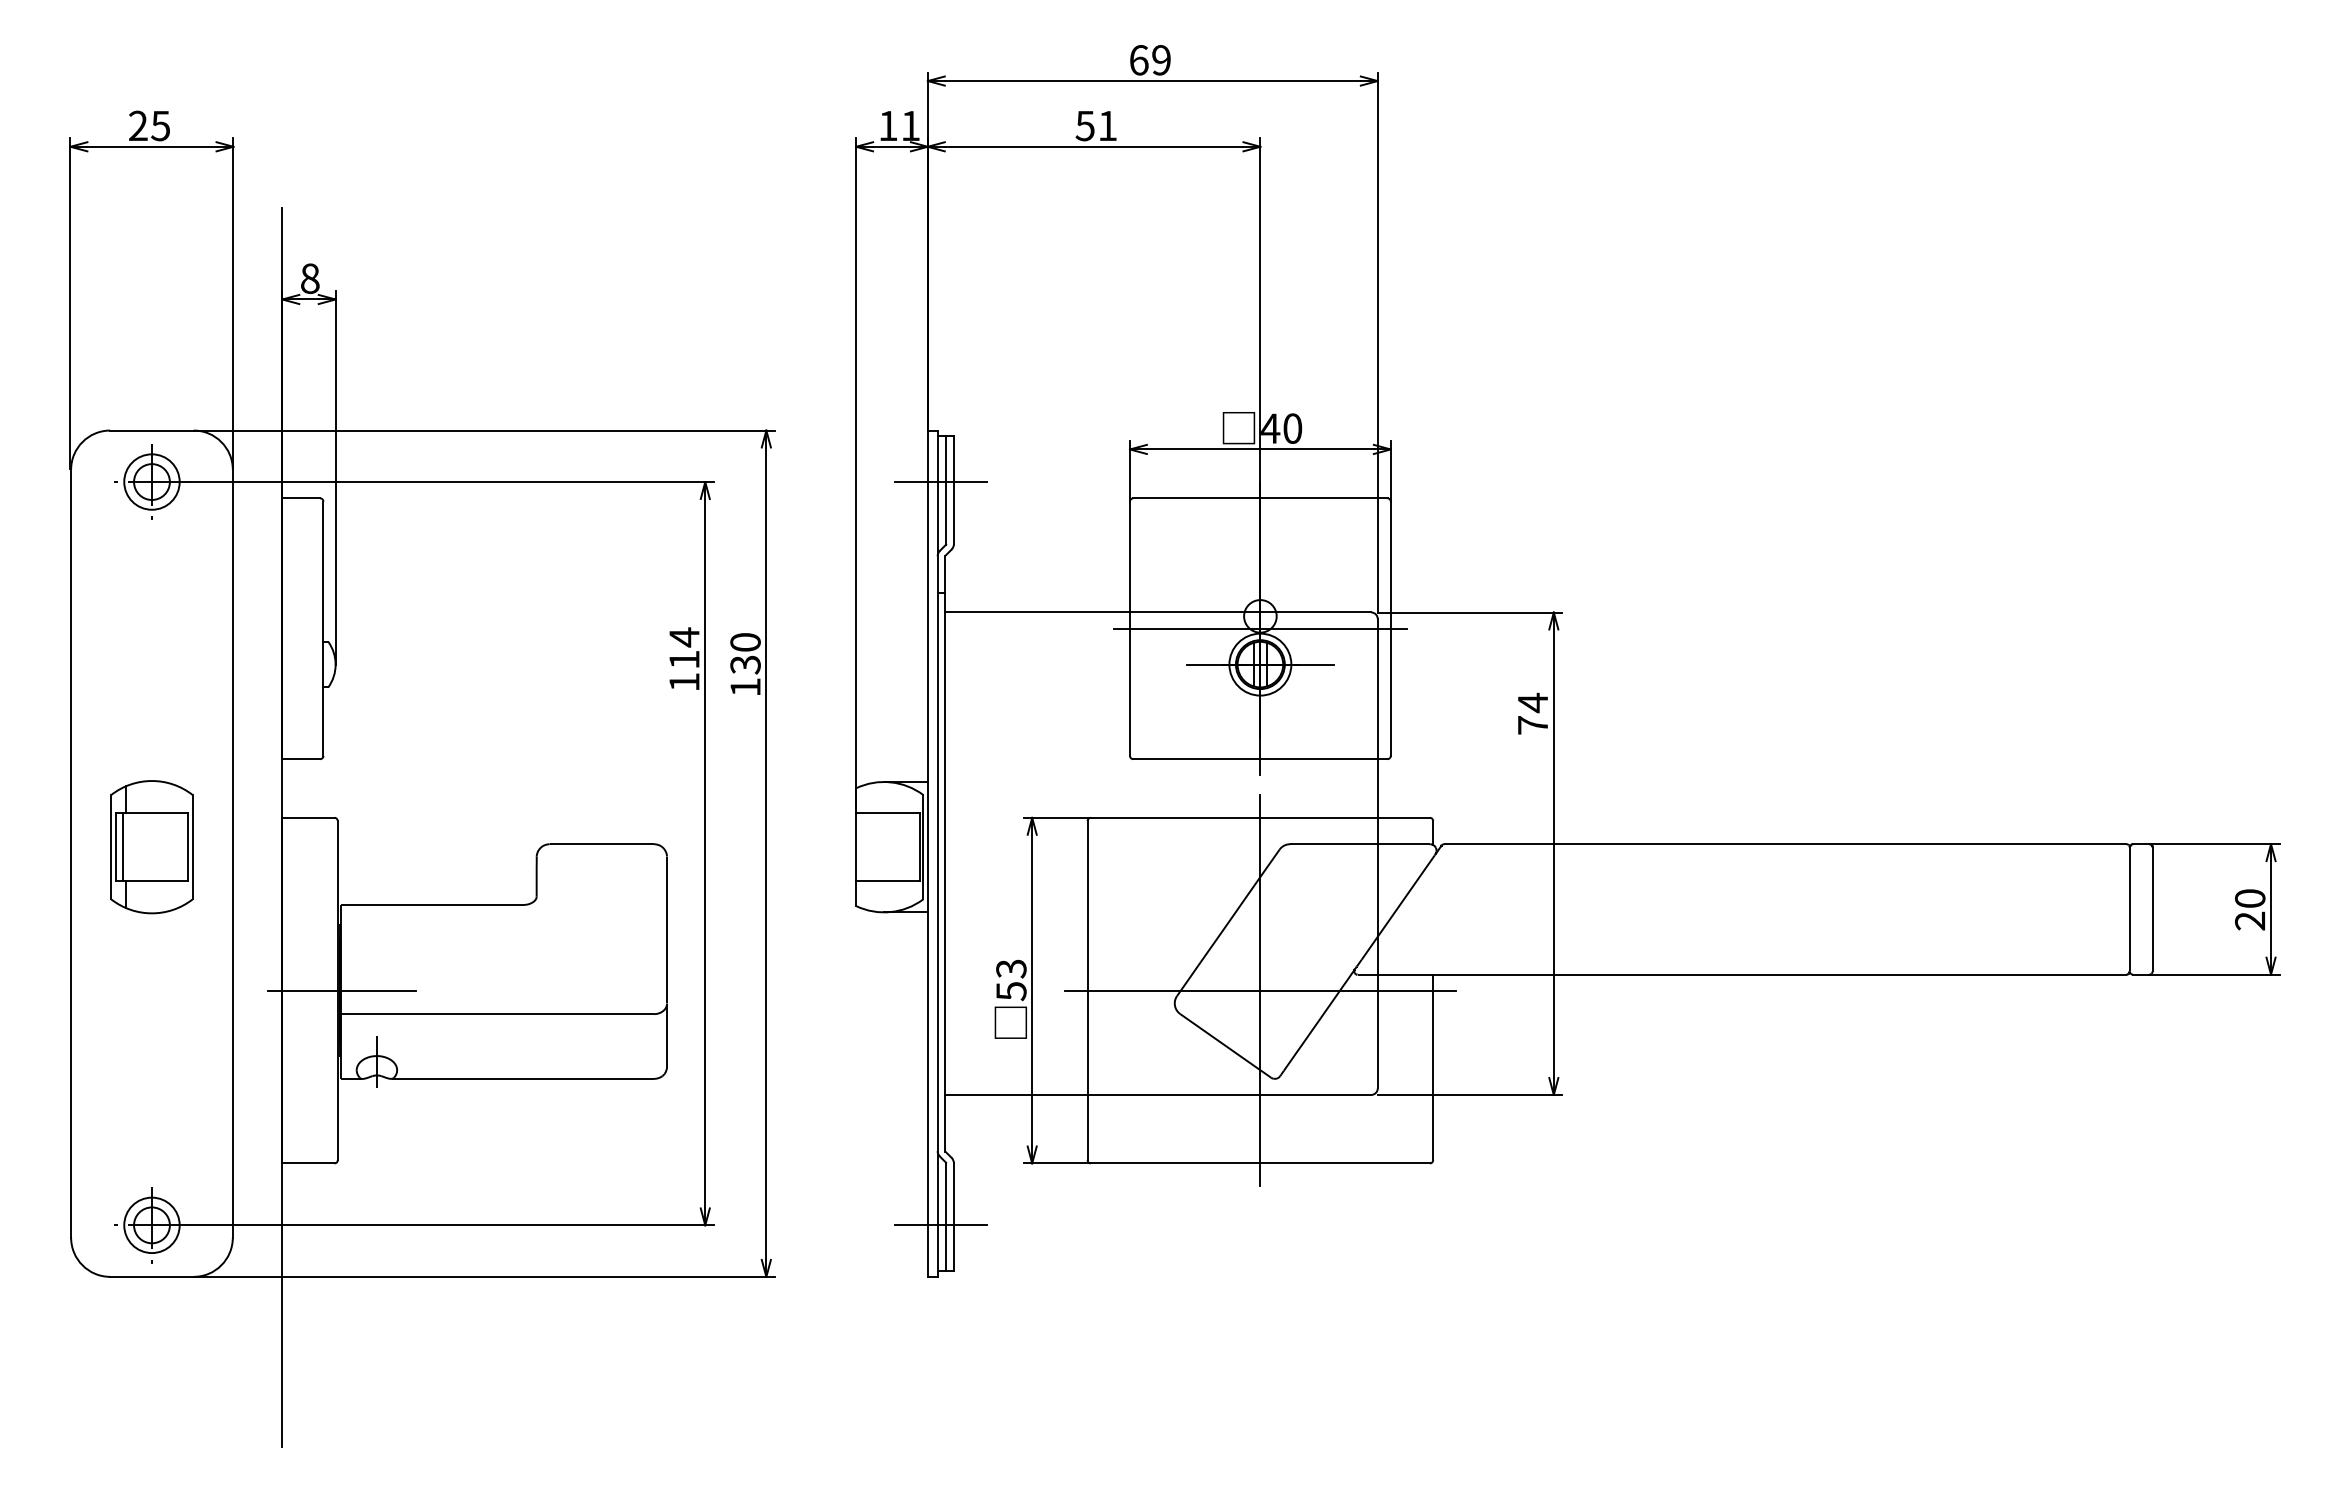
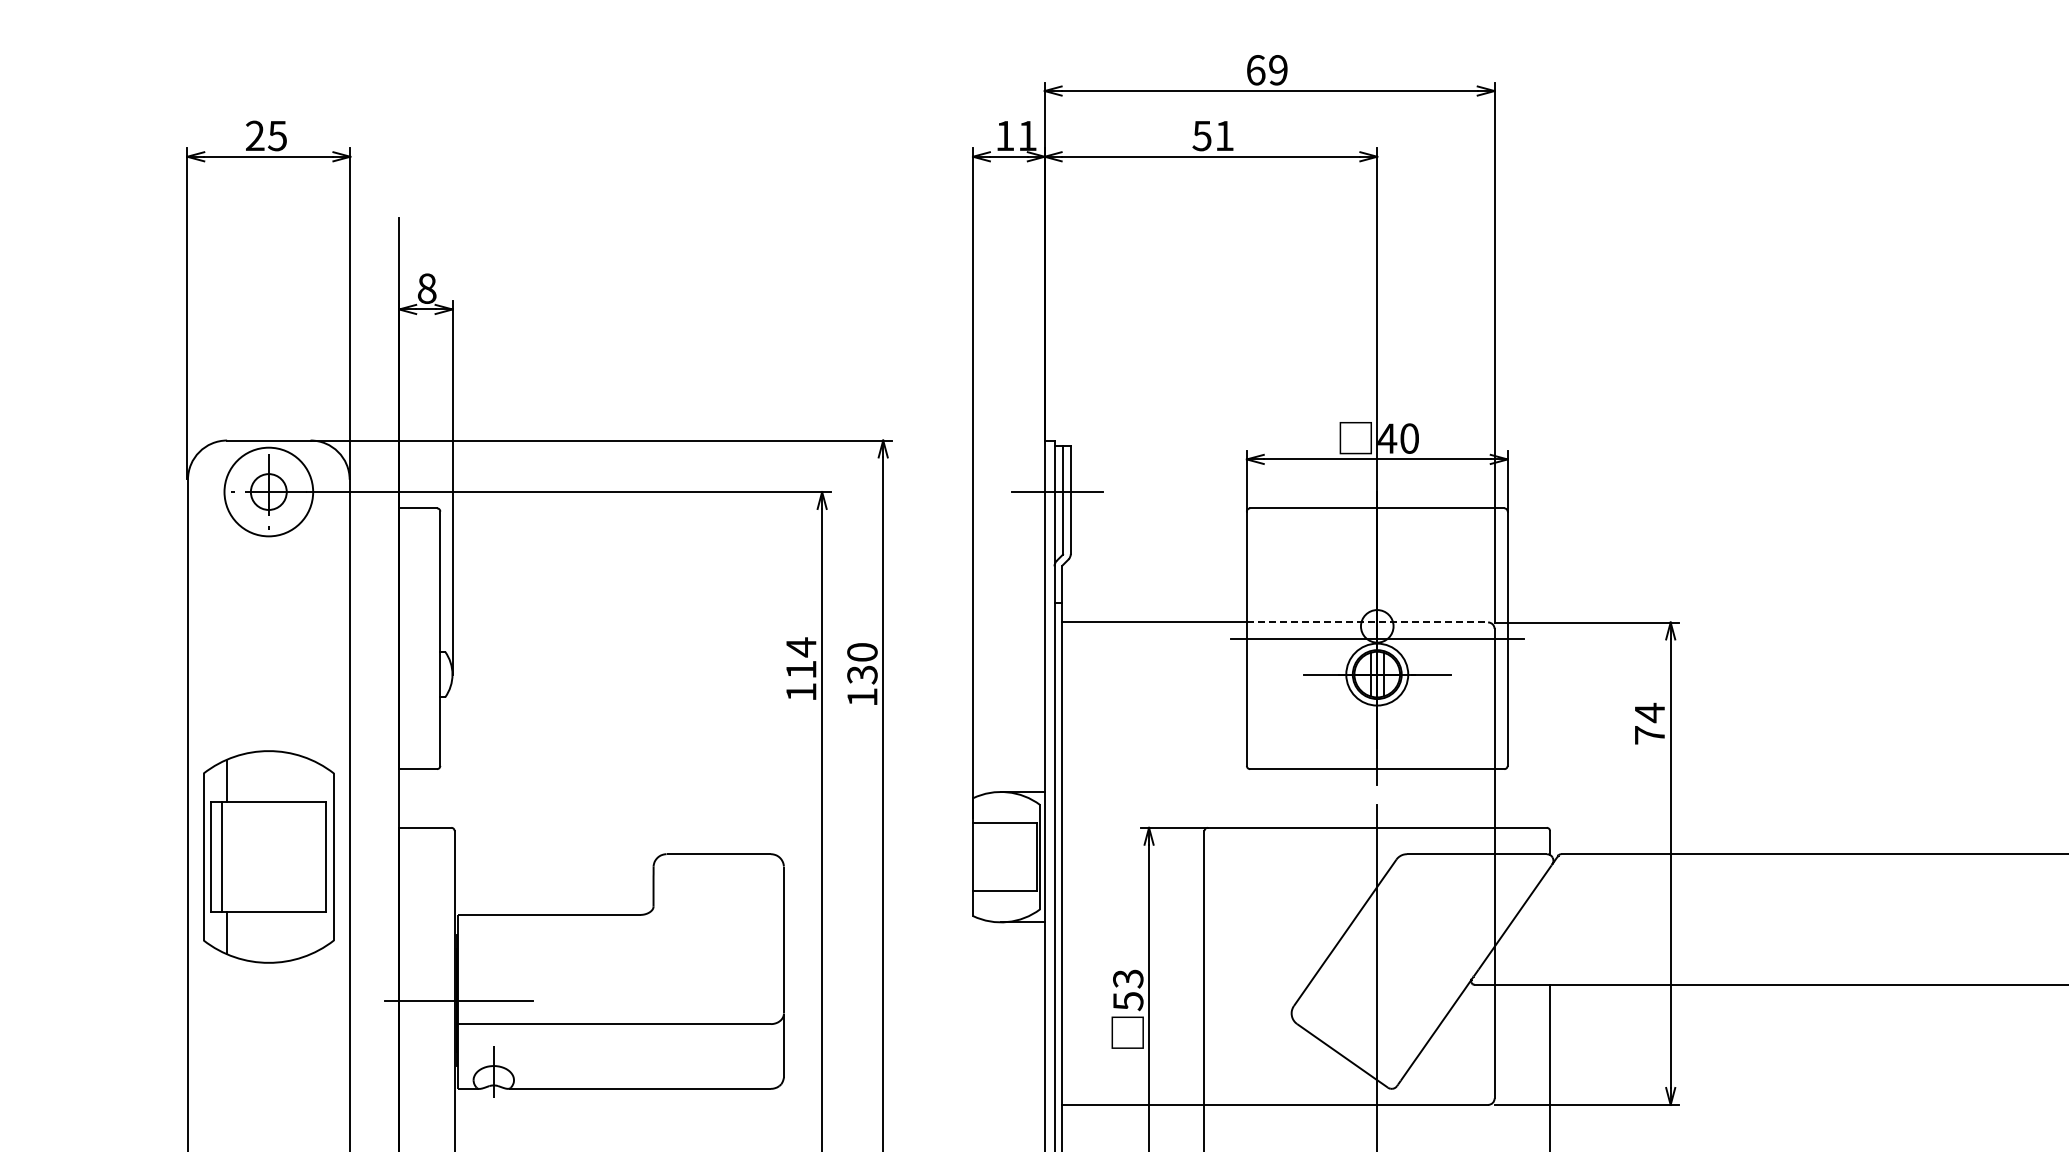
circle: (151, 481) -> (268, 491), size x1.6
line: (1250, 612) -> (1367, 622), solid -> dashed
part: (151, 847) -> (268, 857), size x1.6
line: (1260, 990) -> (1377, 1000), removed

